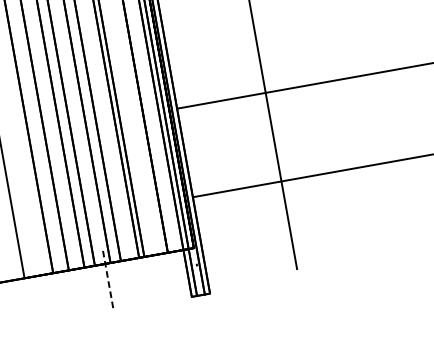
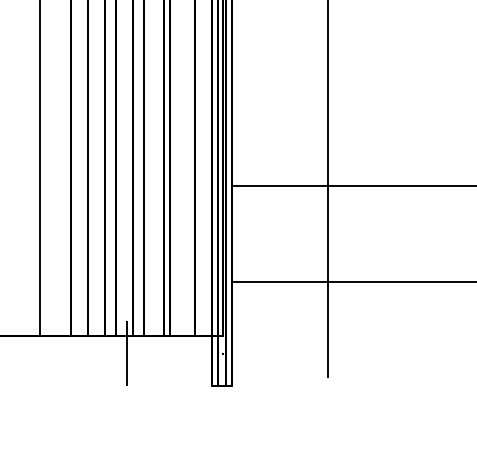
line: (108, 281) -> (127, 354), dashed -> solid

